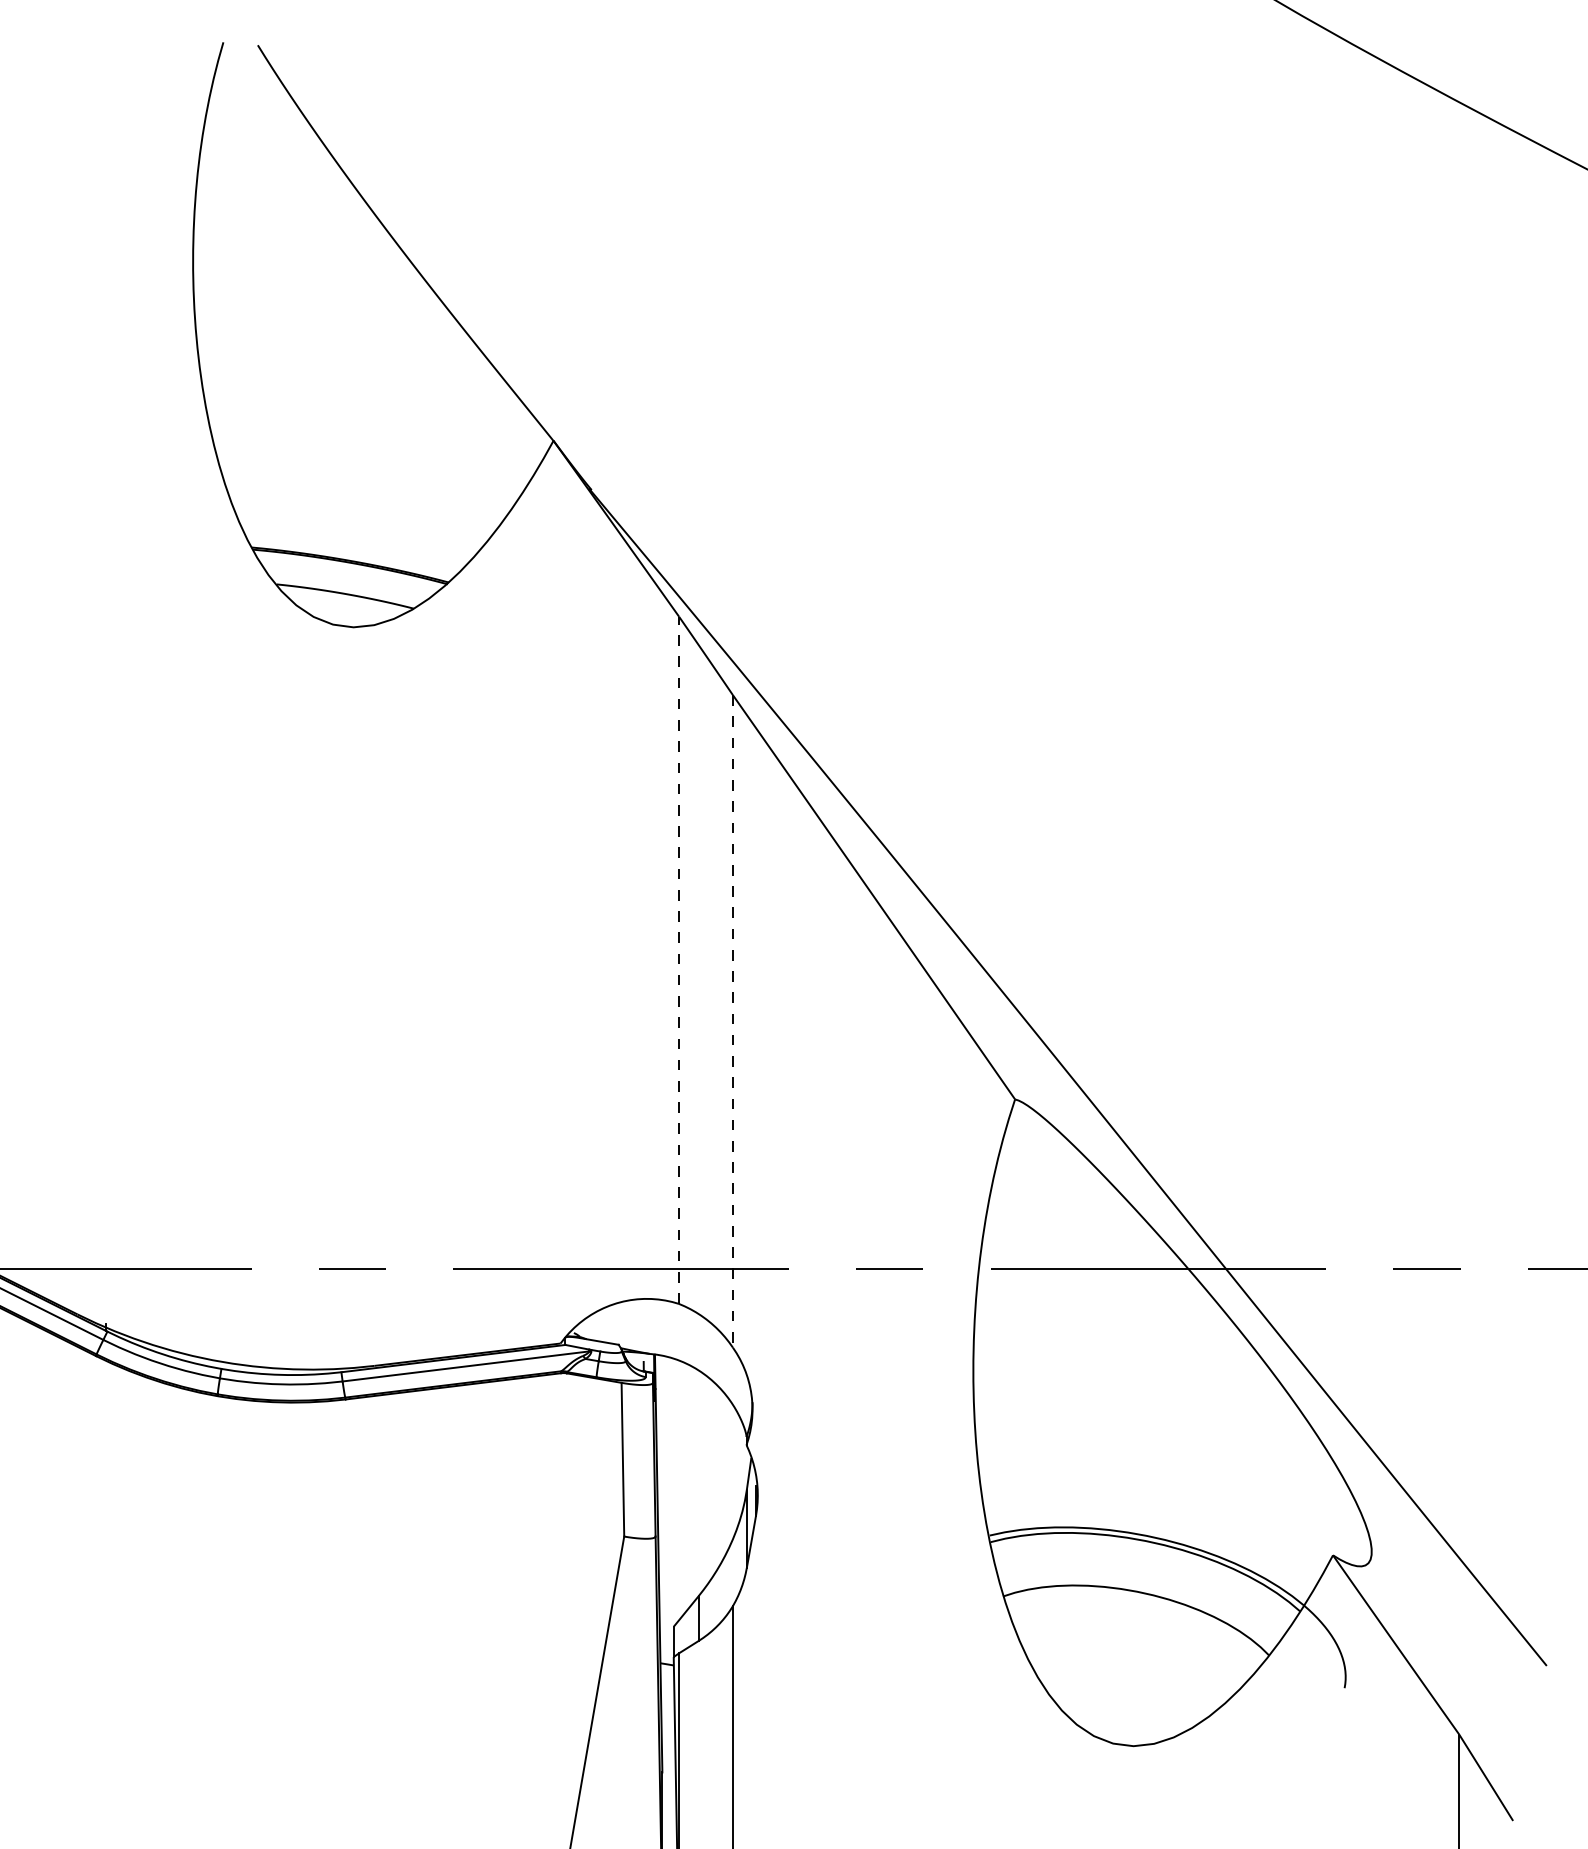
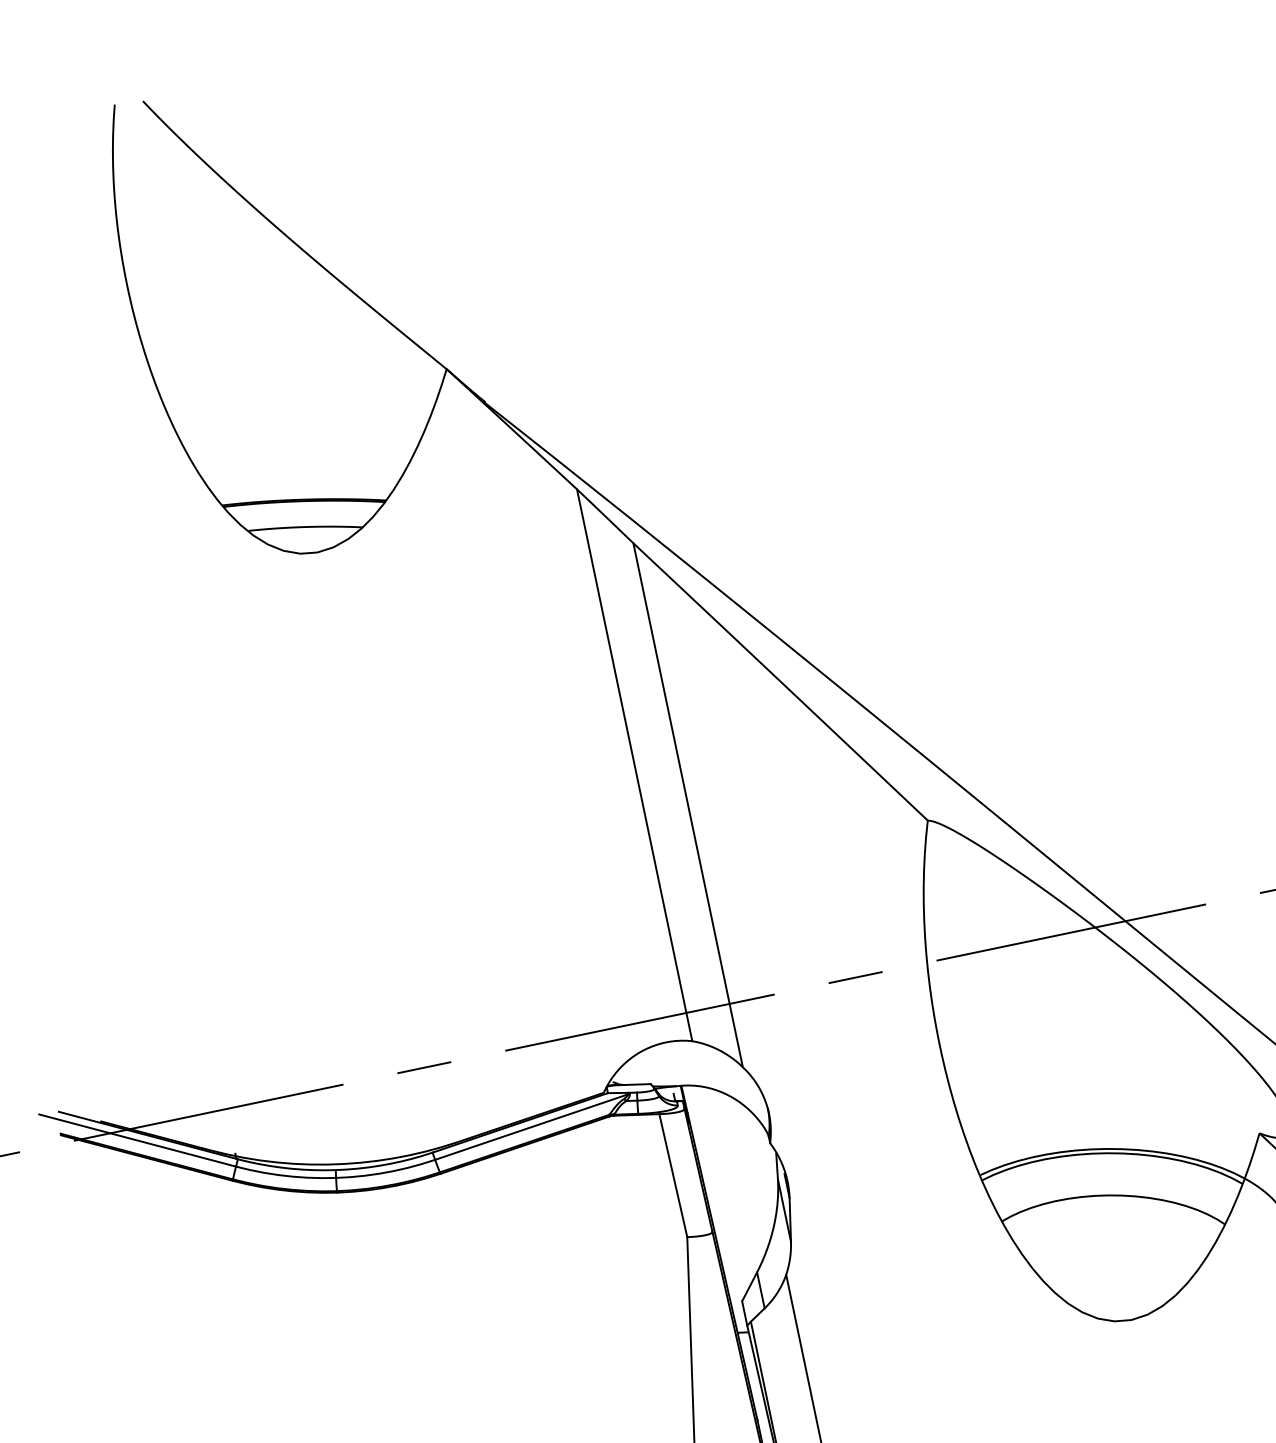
line: (679, 960) -> (635, 765), dashed -> solid
line: (732, 1021) -> (687, 805), dashed -> solid

